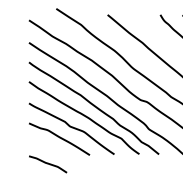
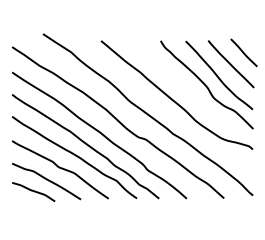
curve: (47, 163) -> (33, 191), moved

